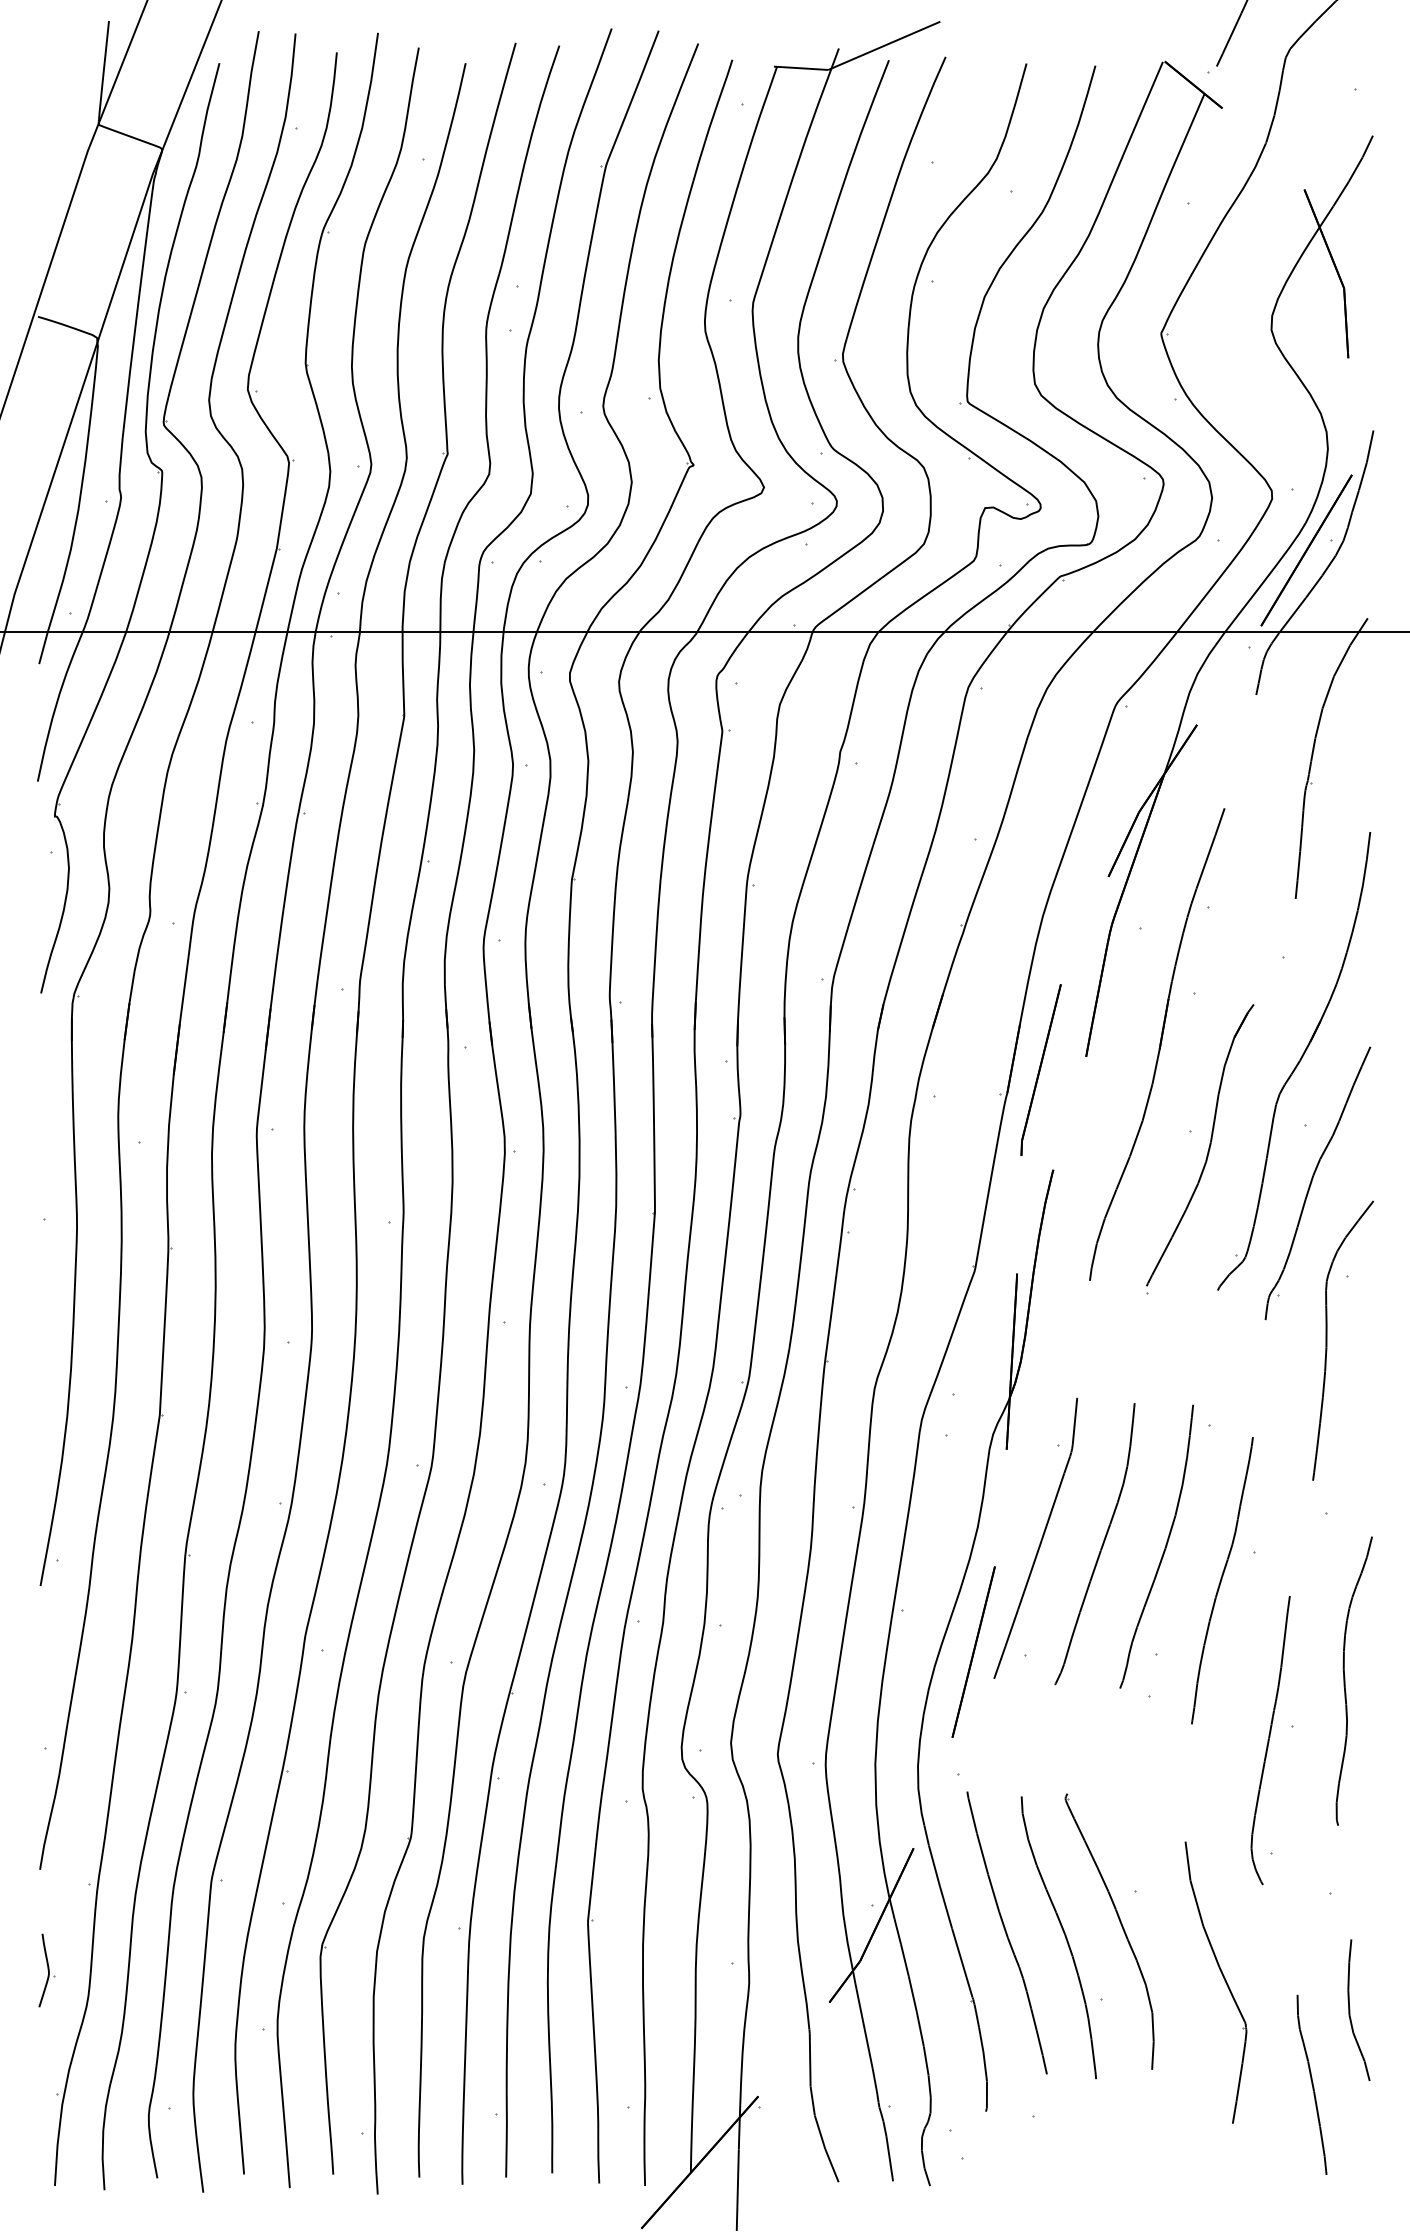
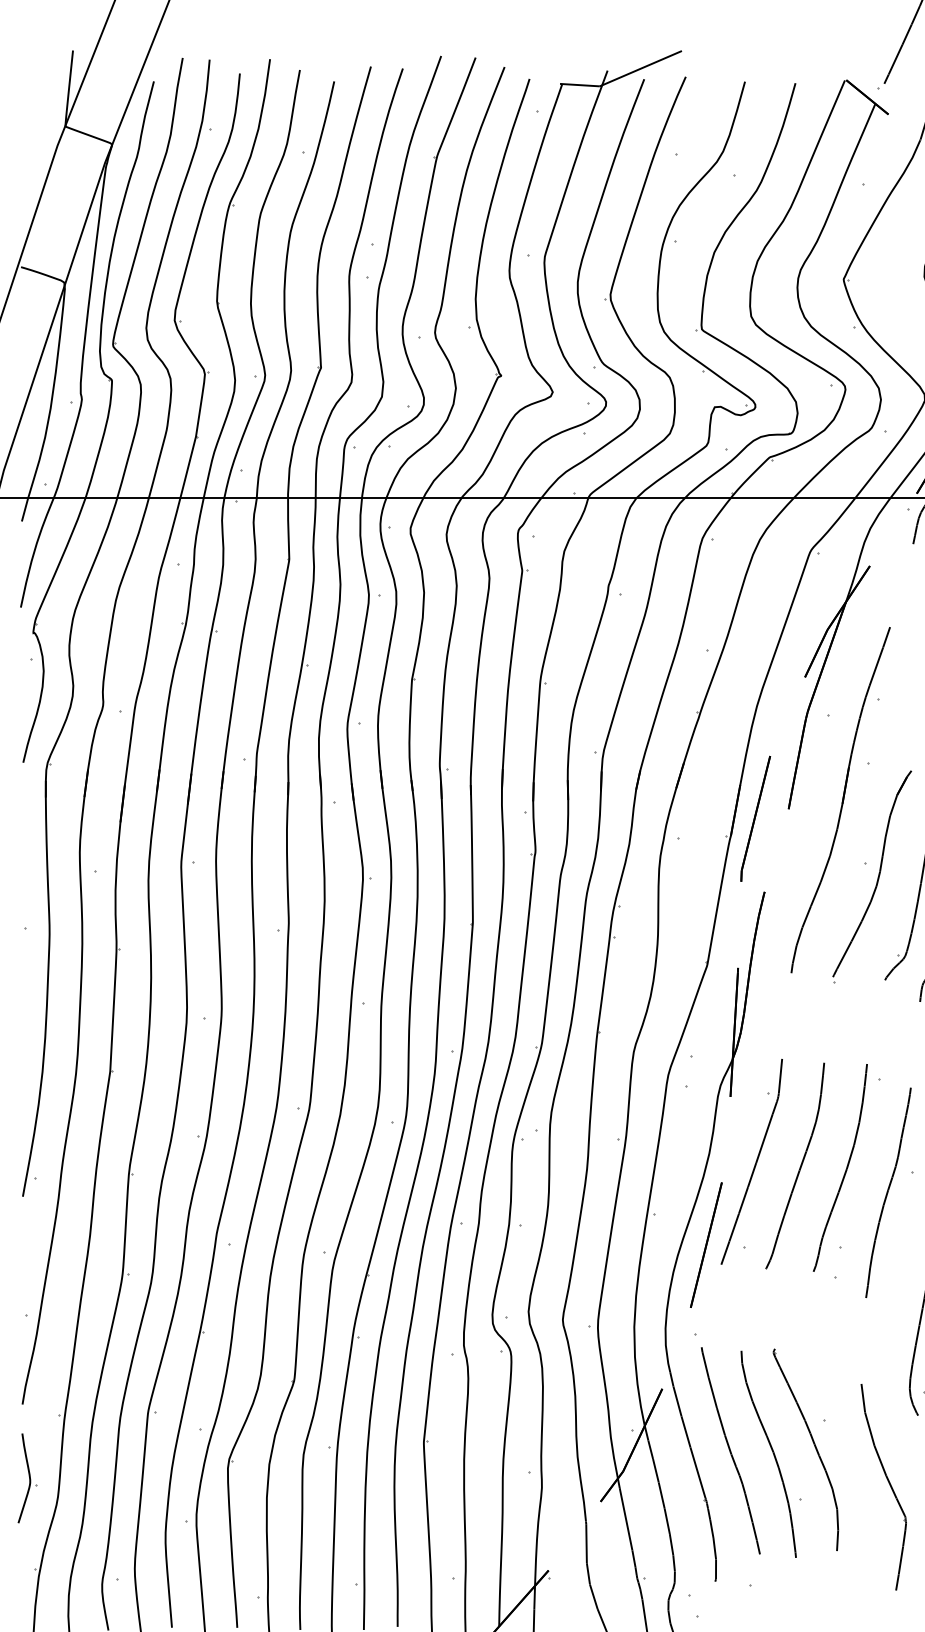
part: (46, 1970) -> (27, 1478), size x1.67

